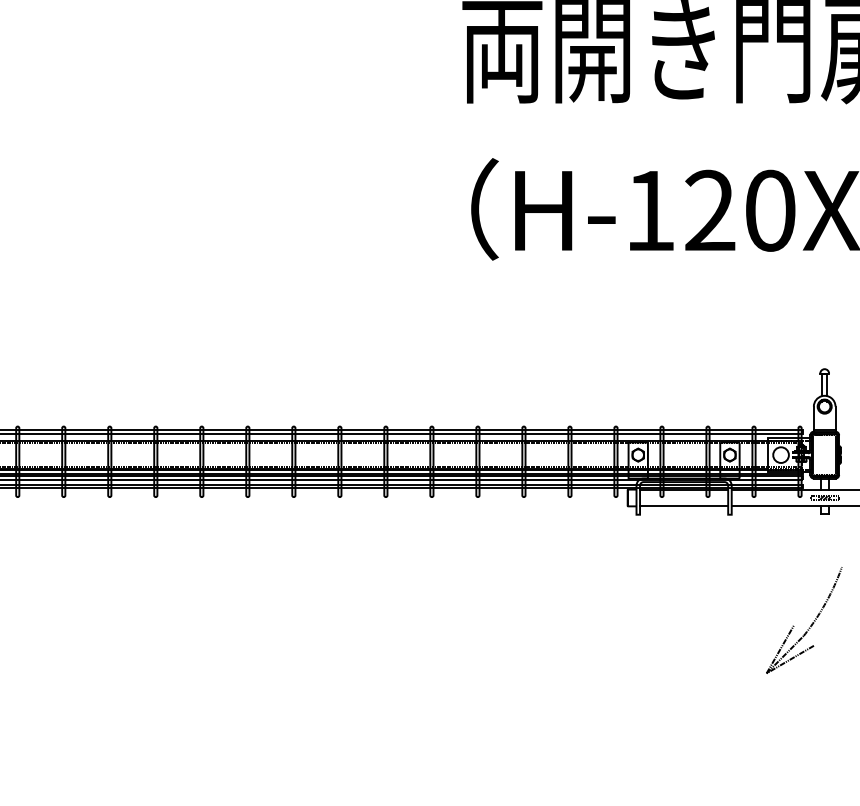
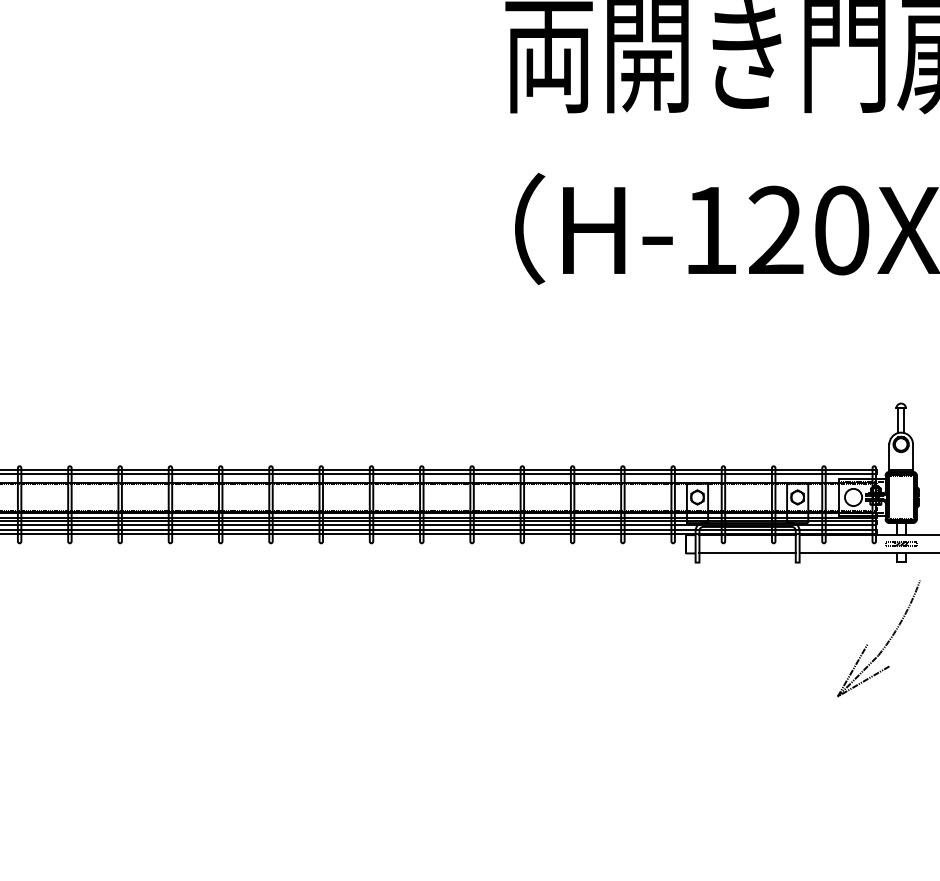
part: (811, 623) -> (886, 642), moved

